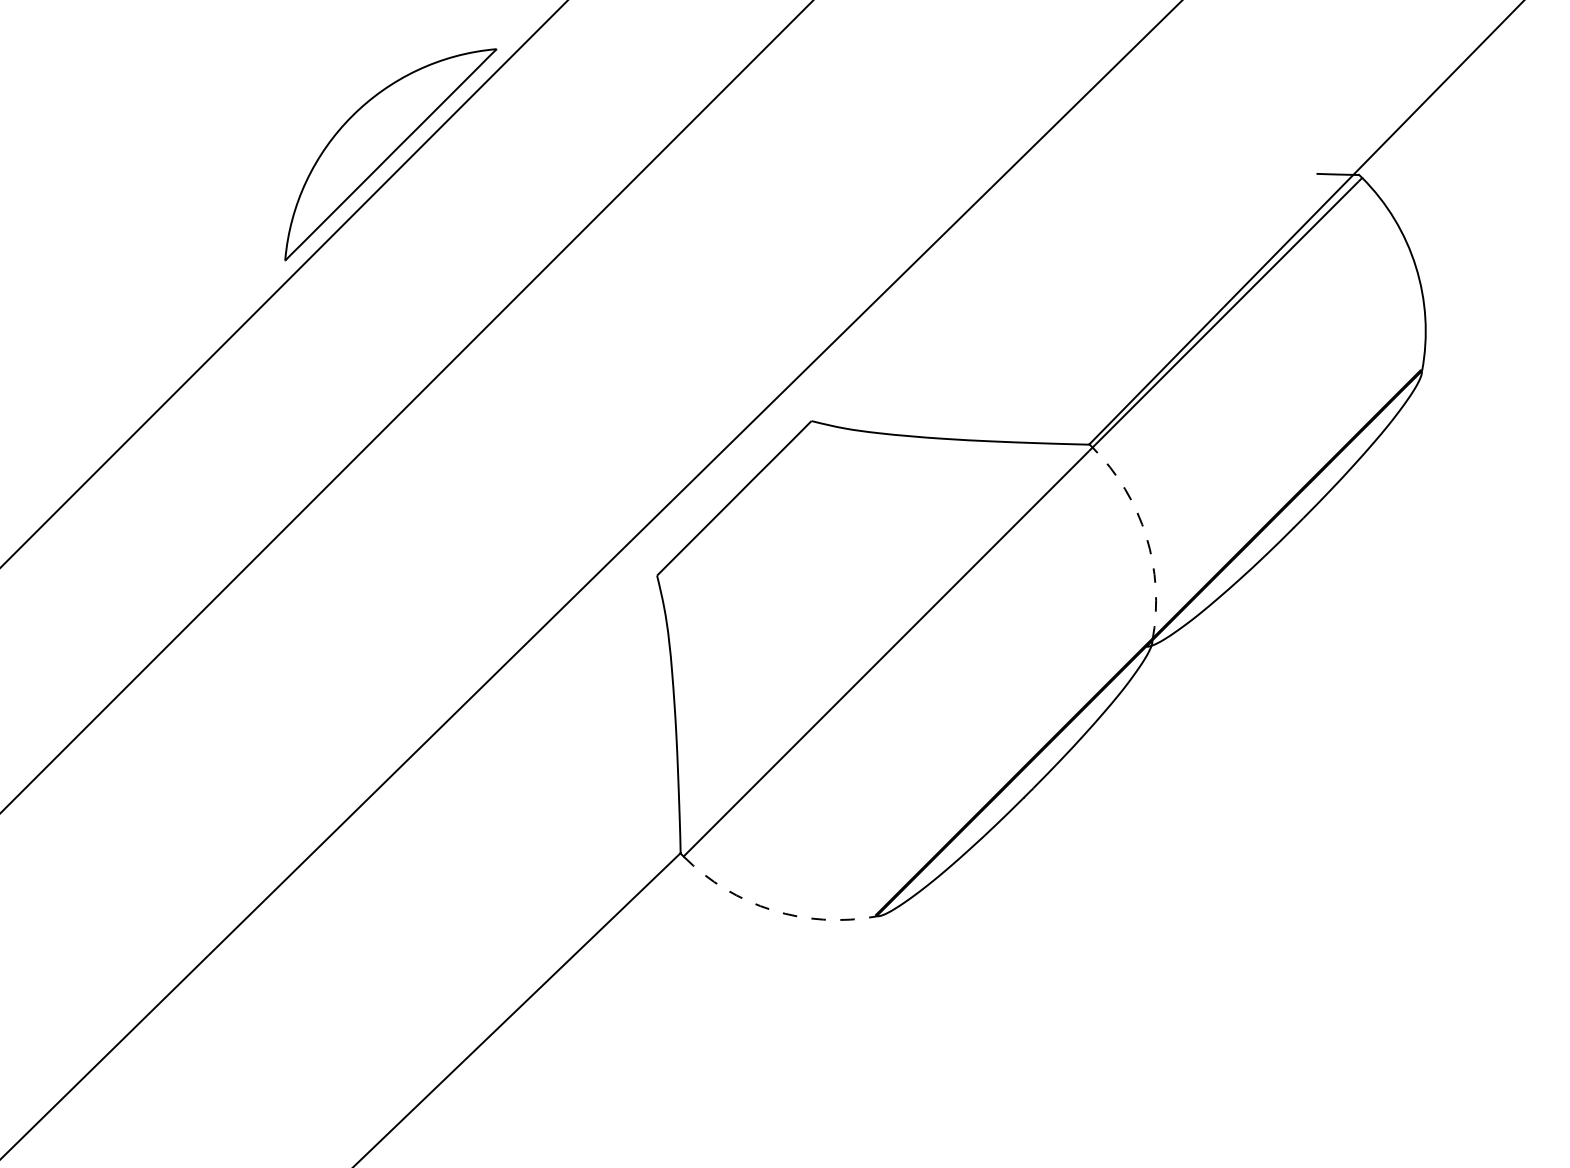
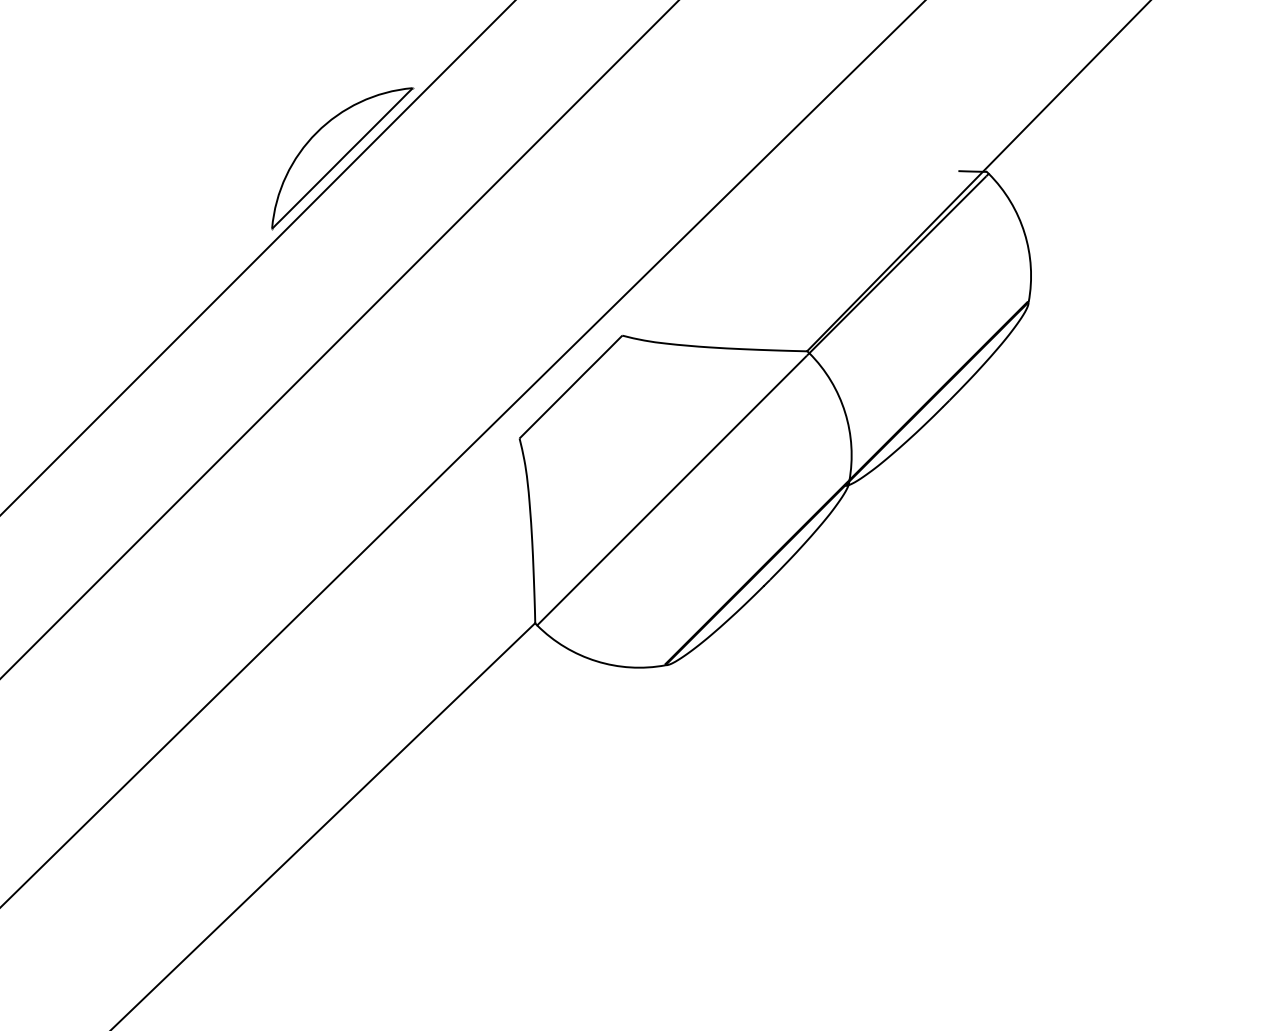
arc: (1146, 536) -> (845, 412), dashed -> solid
arc: (772, 910) -> (596, 661), dashed -> solid

